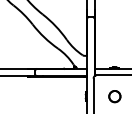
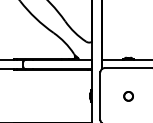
circle: (114, 96) -> (128, 96), size x0.6

